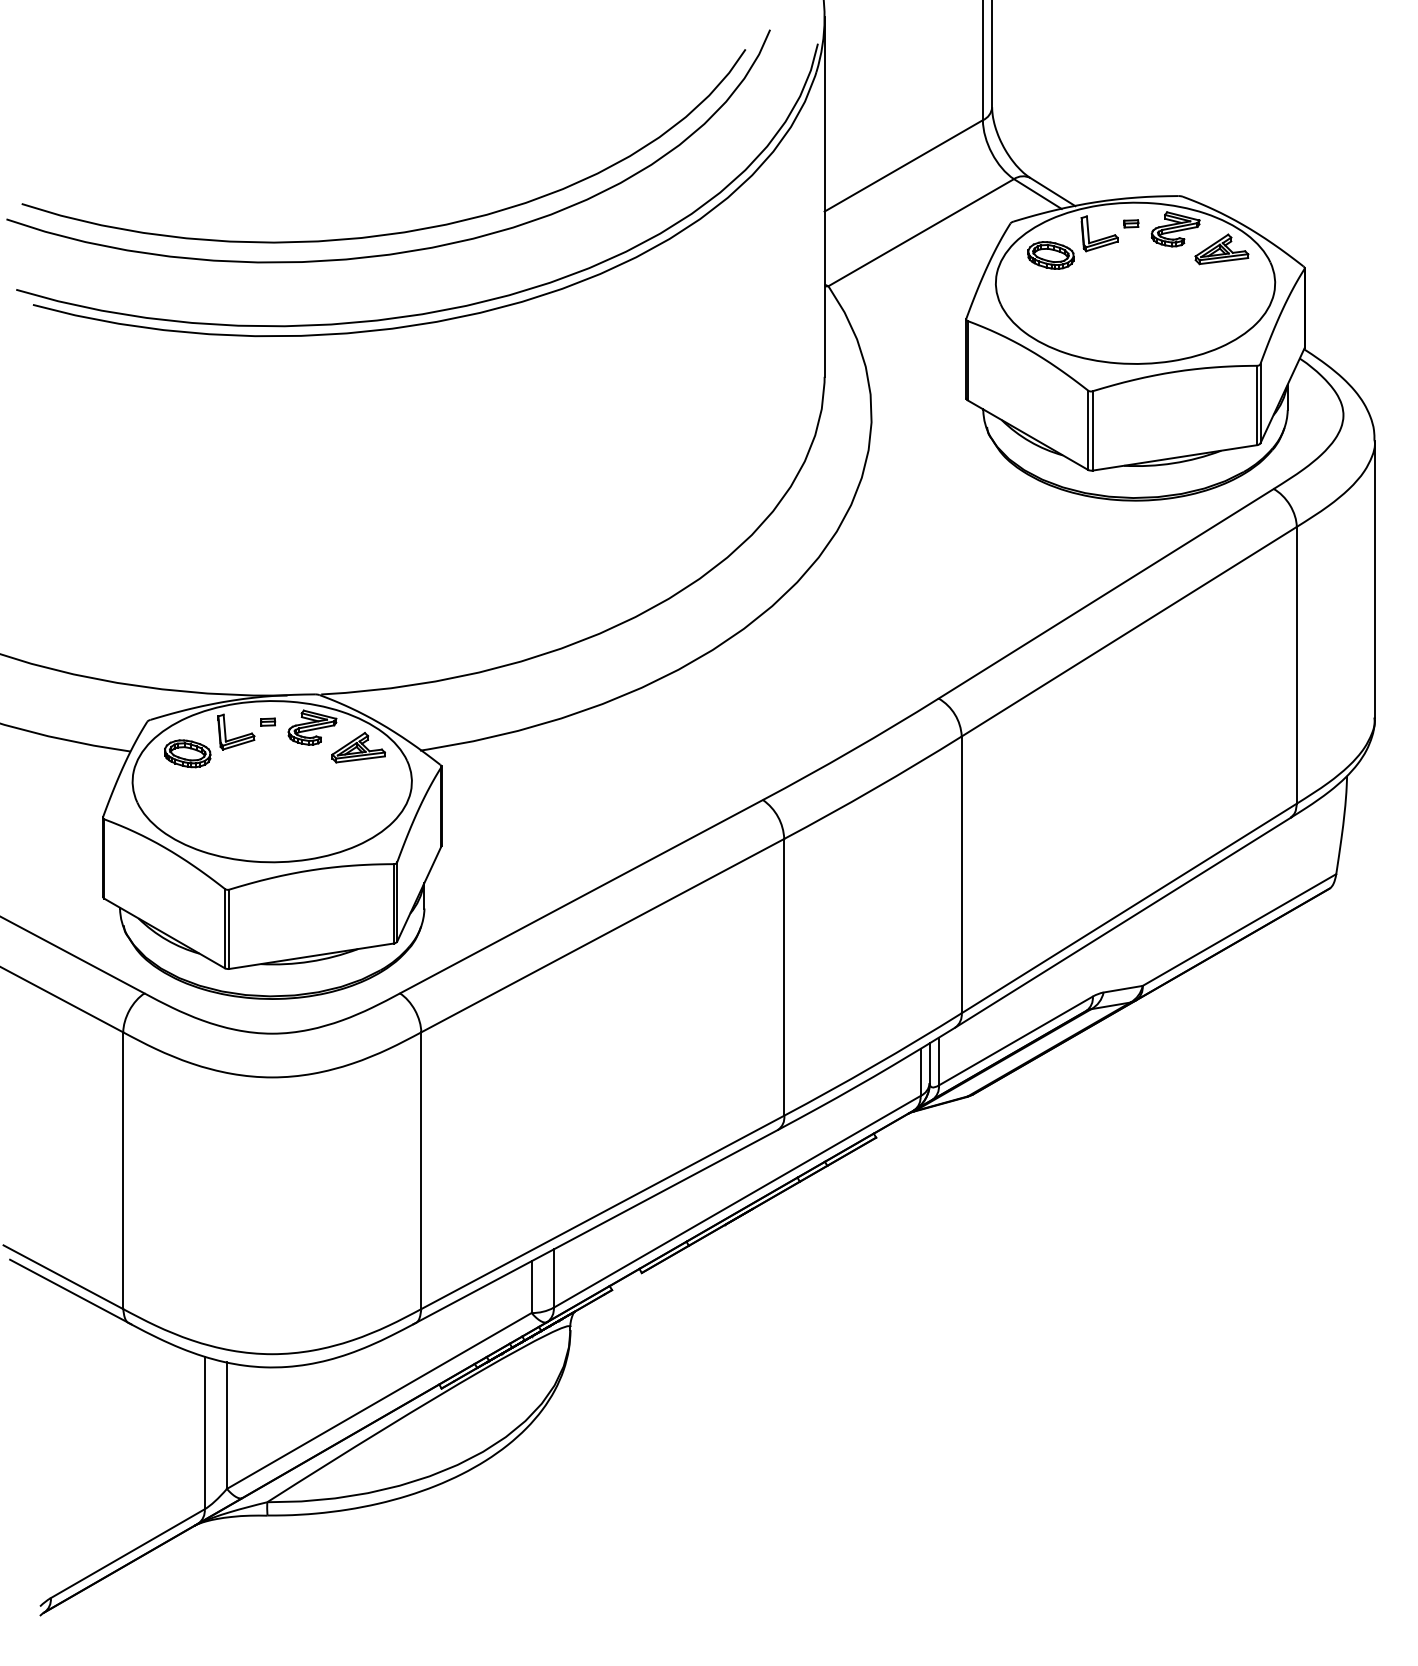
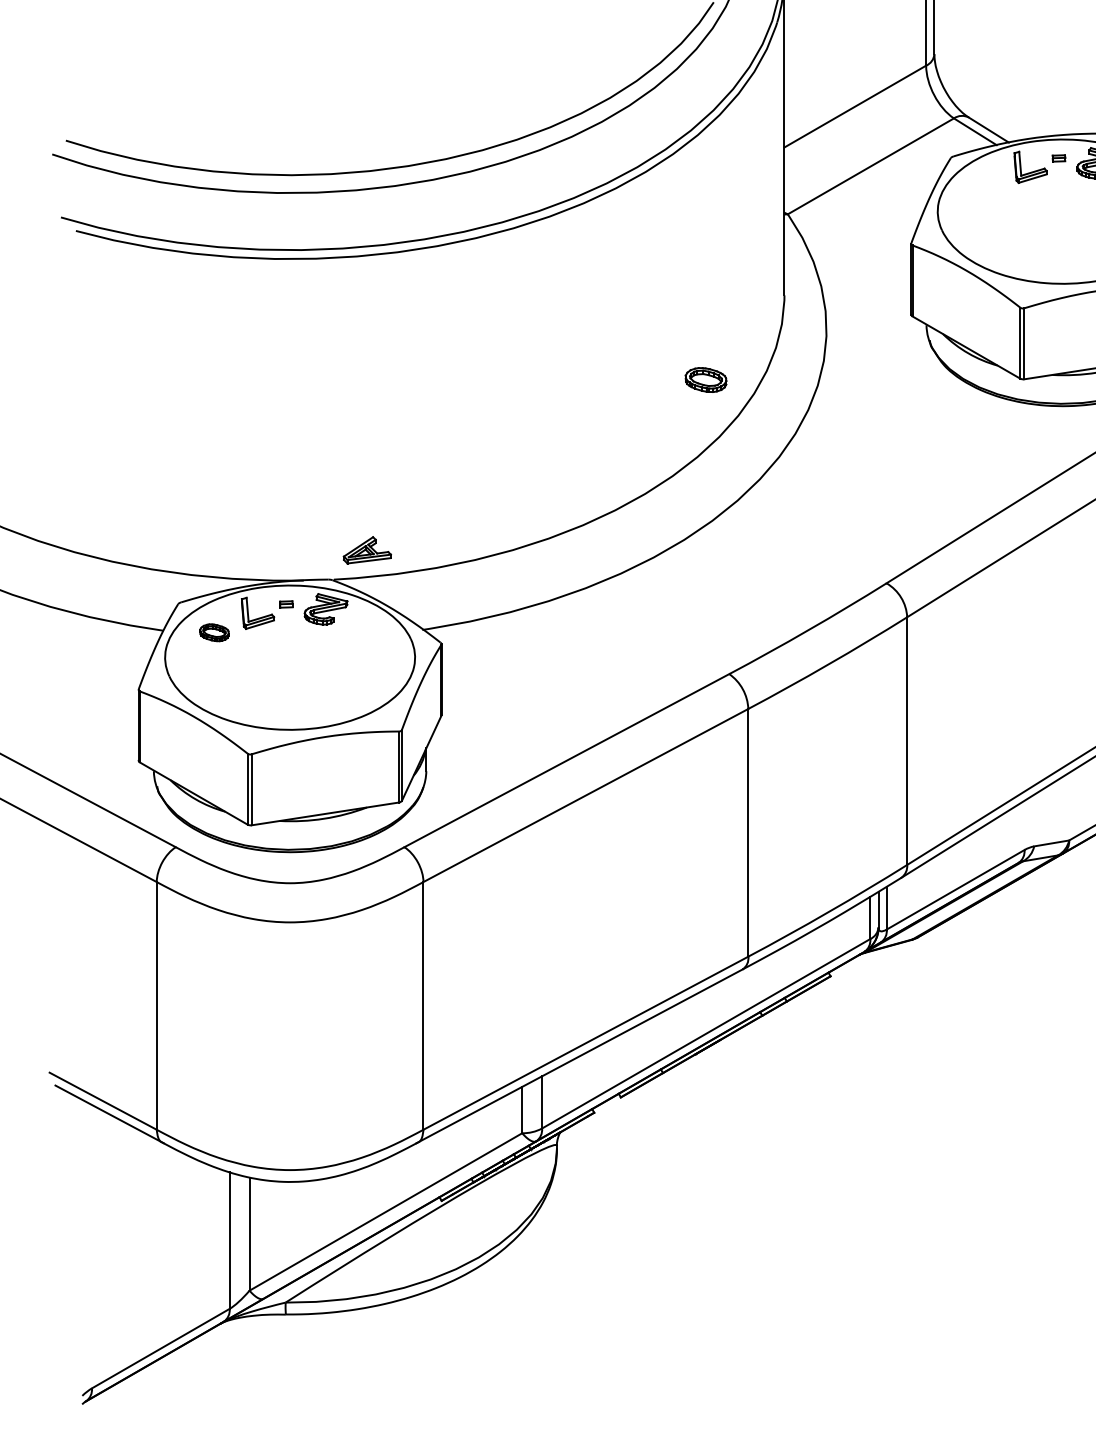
part: (1050, 255) -> (705, 380), moved
part: (358, 747) -> (367, 550), moved
part: (187, 753) -> (214, 632), size x0.7

